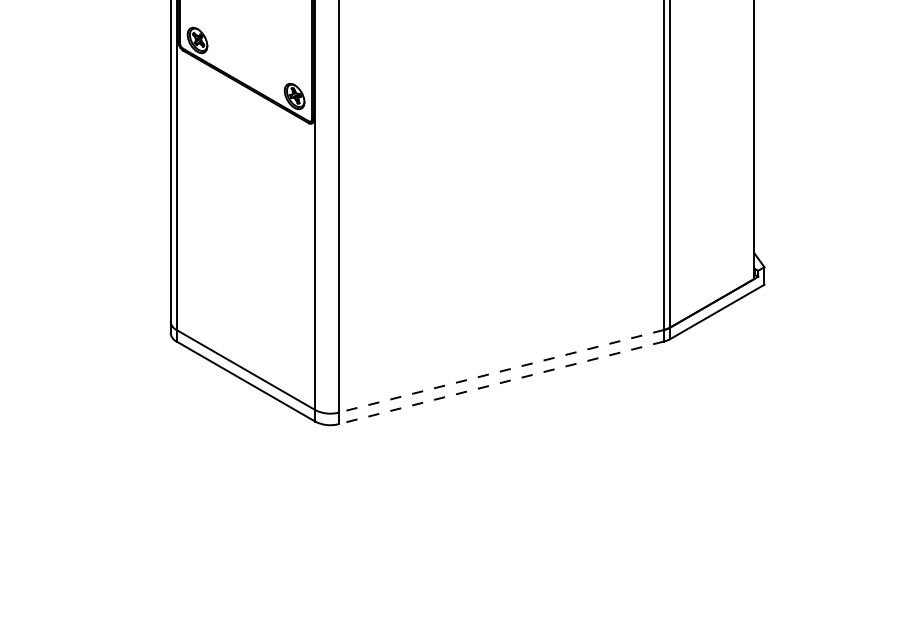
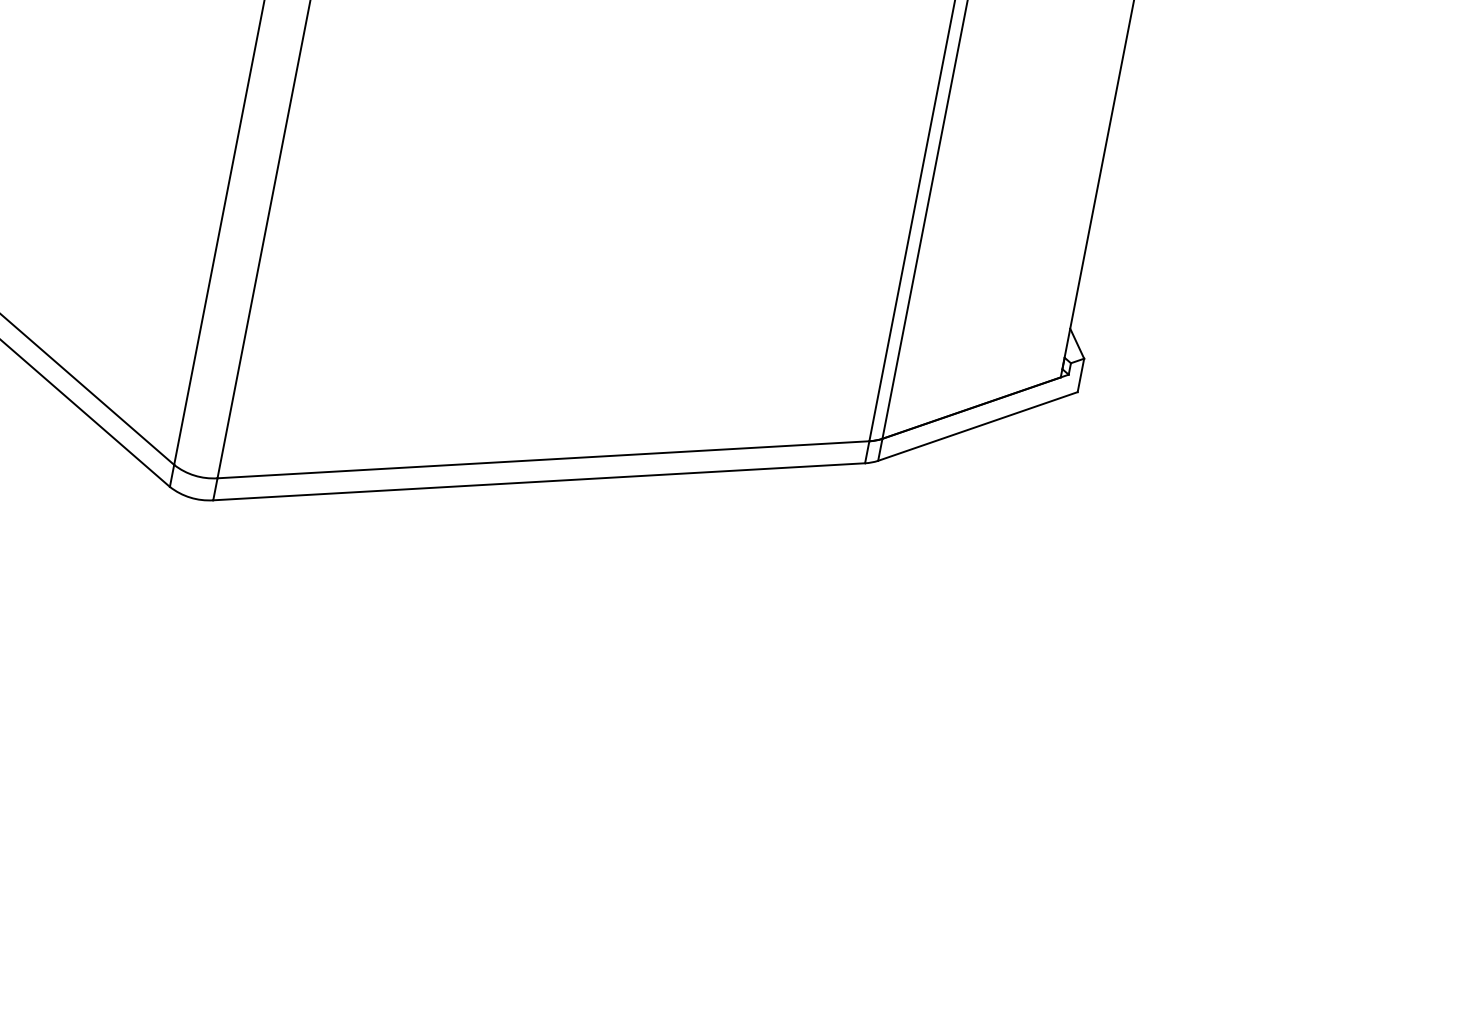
line: (501, 371) -> (543, 460), dashed -> solid
line: (501, 382) -> (539, 481), dashed -> solid

